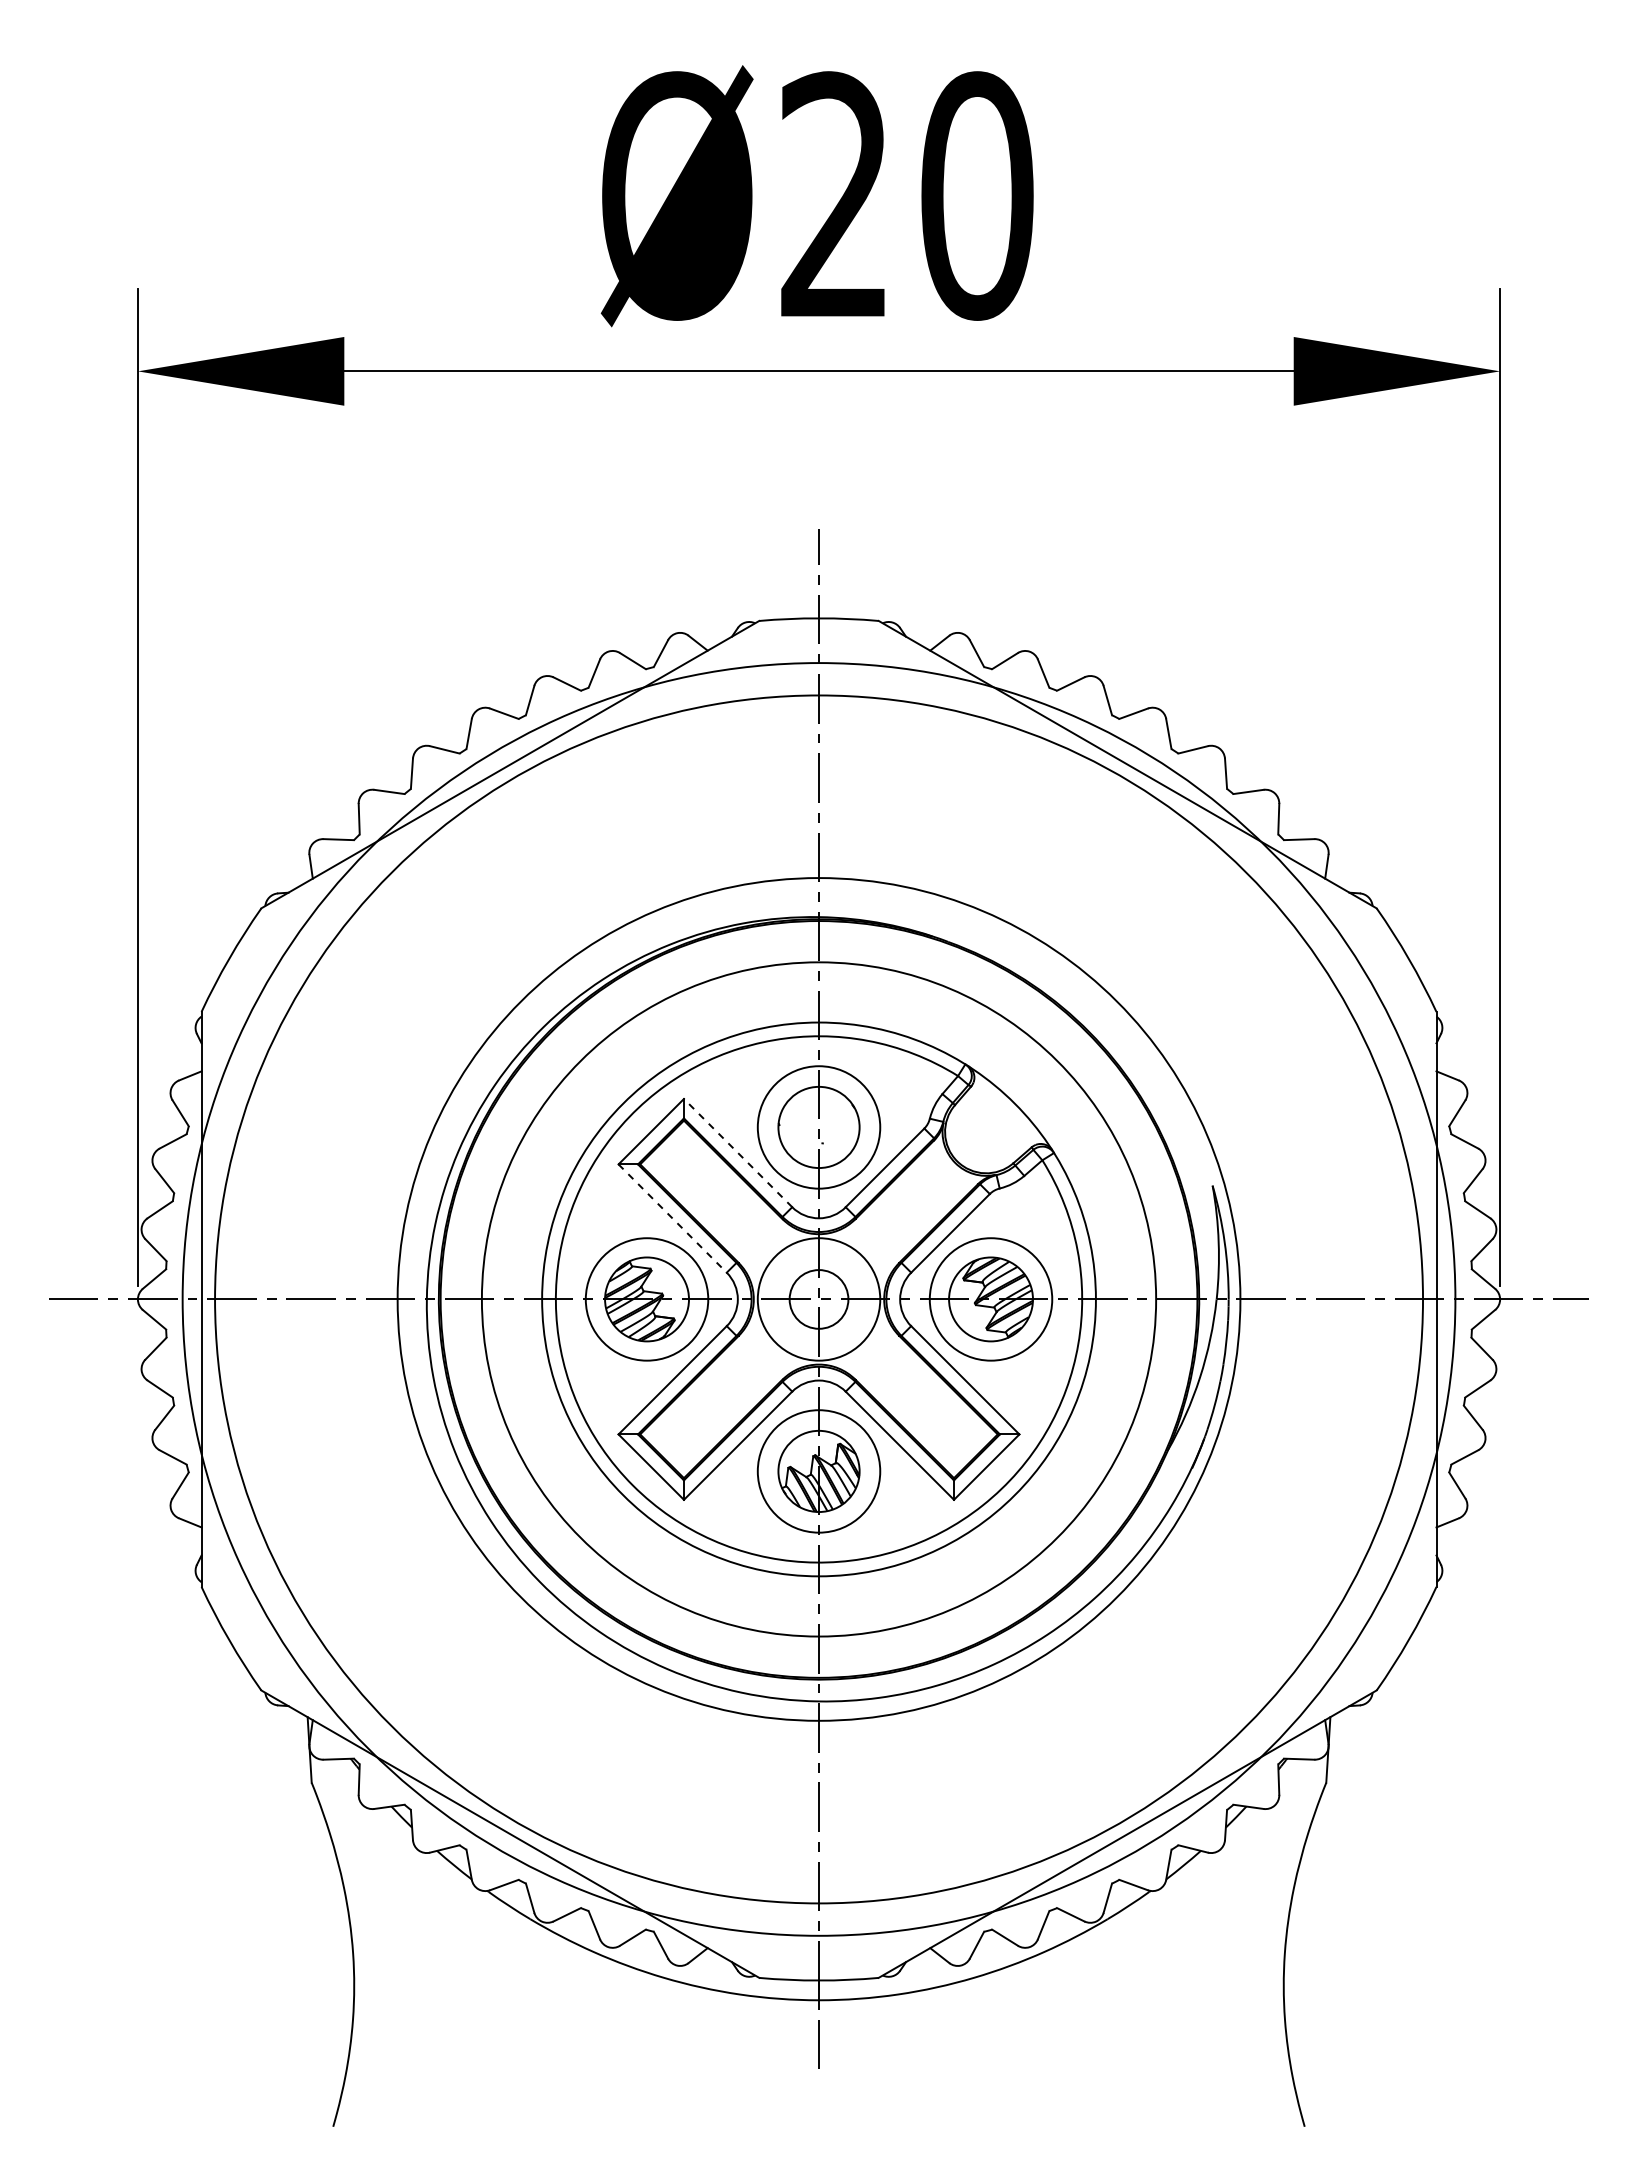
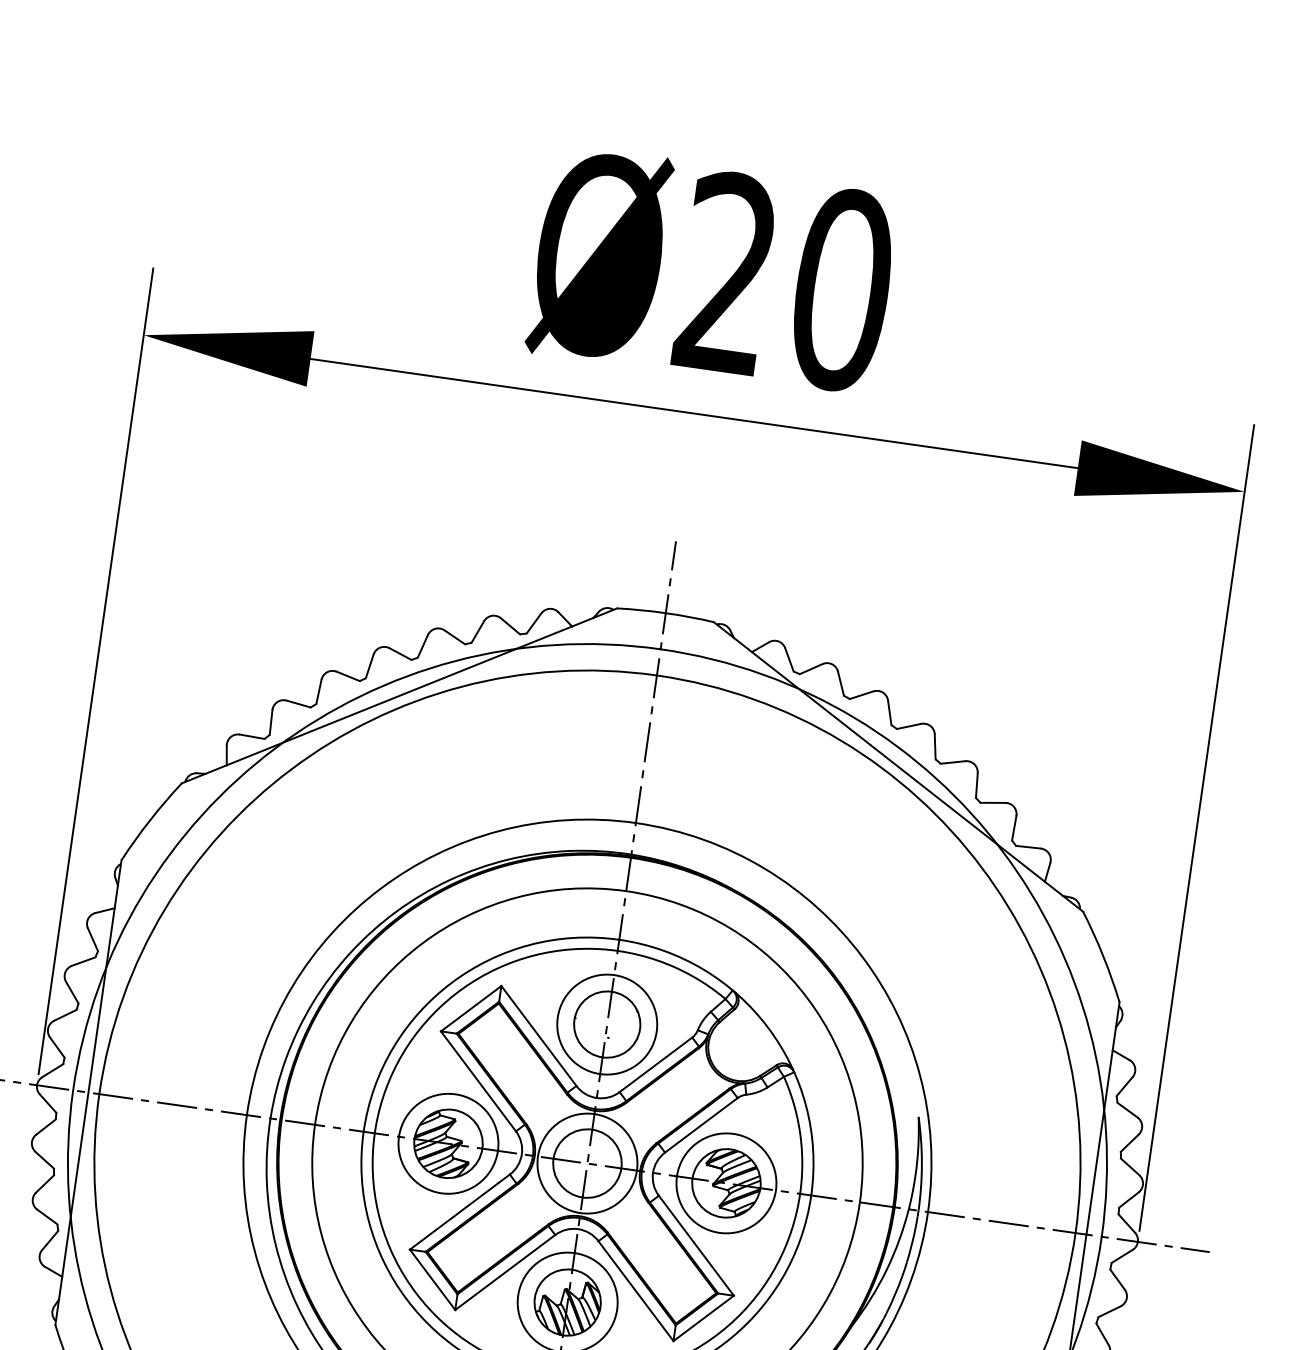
line: (738, 1153) -> (539, 1036), dashed -> solid
line: (672, 1218) -> (478, 1081), dashed -> solid
circle: (819, 1299) -> (587, 1163), size x1.43

